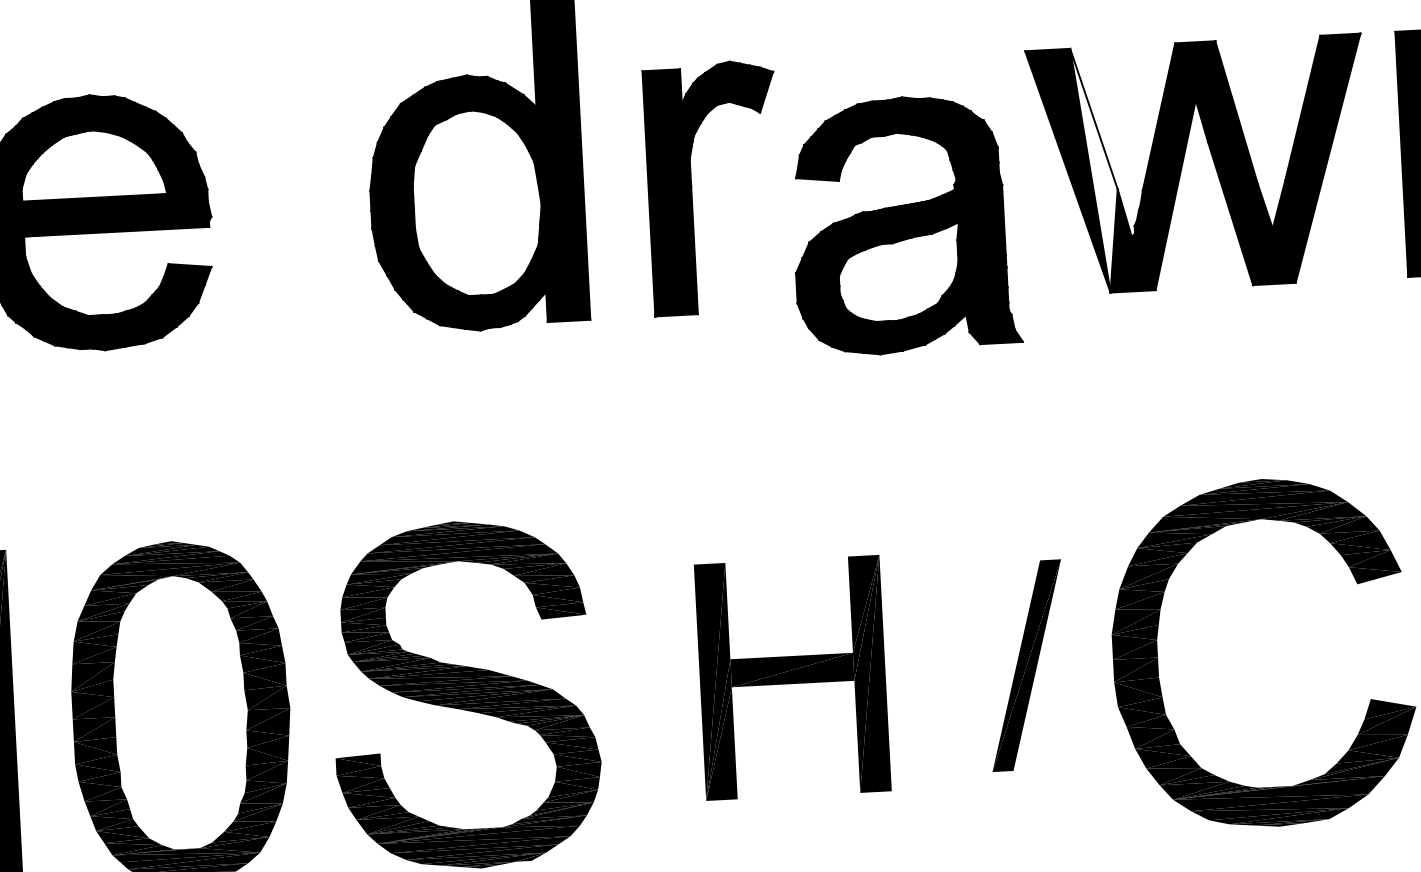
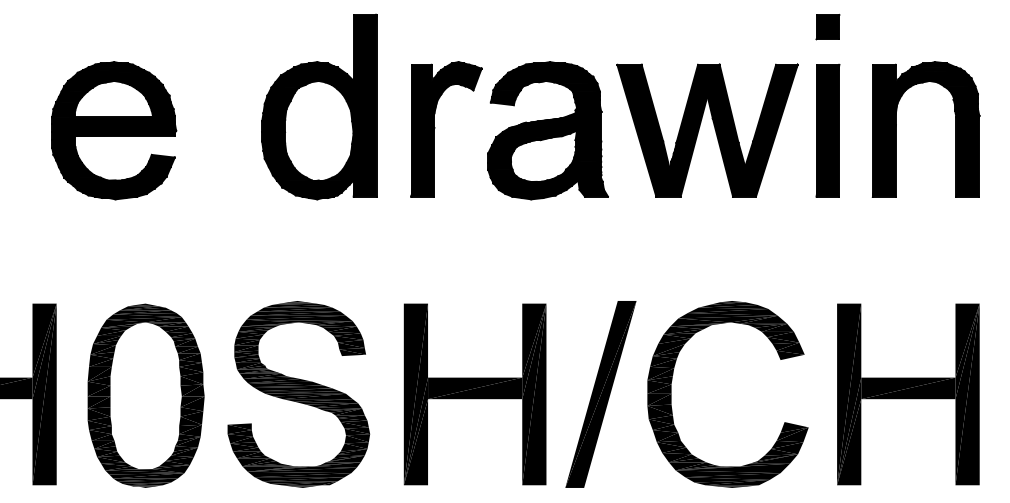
fill: (1096, 169) -> (652, 130), added
part: (904, 224) -> (547, 130), moved
part: (1025, 665) -> (600, 394), size x1.67
part: (791, 678) -> (474, 394), size x1.43

